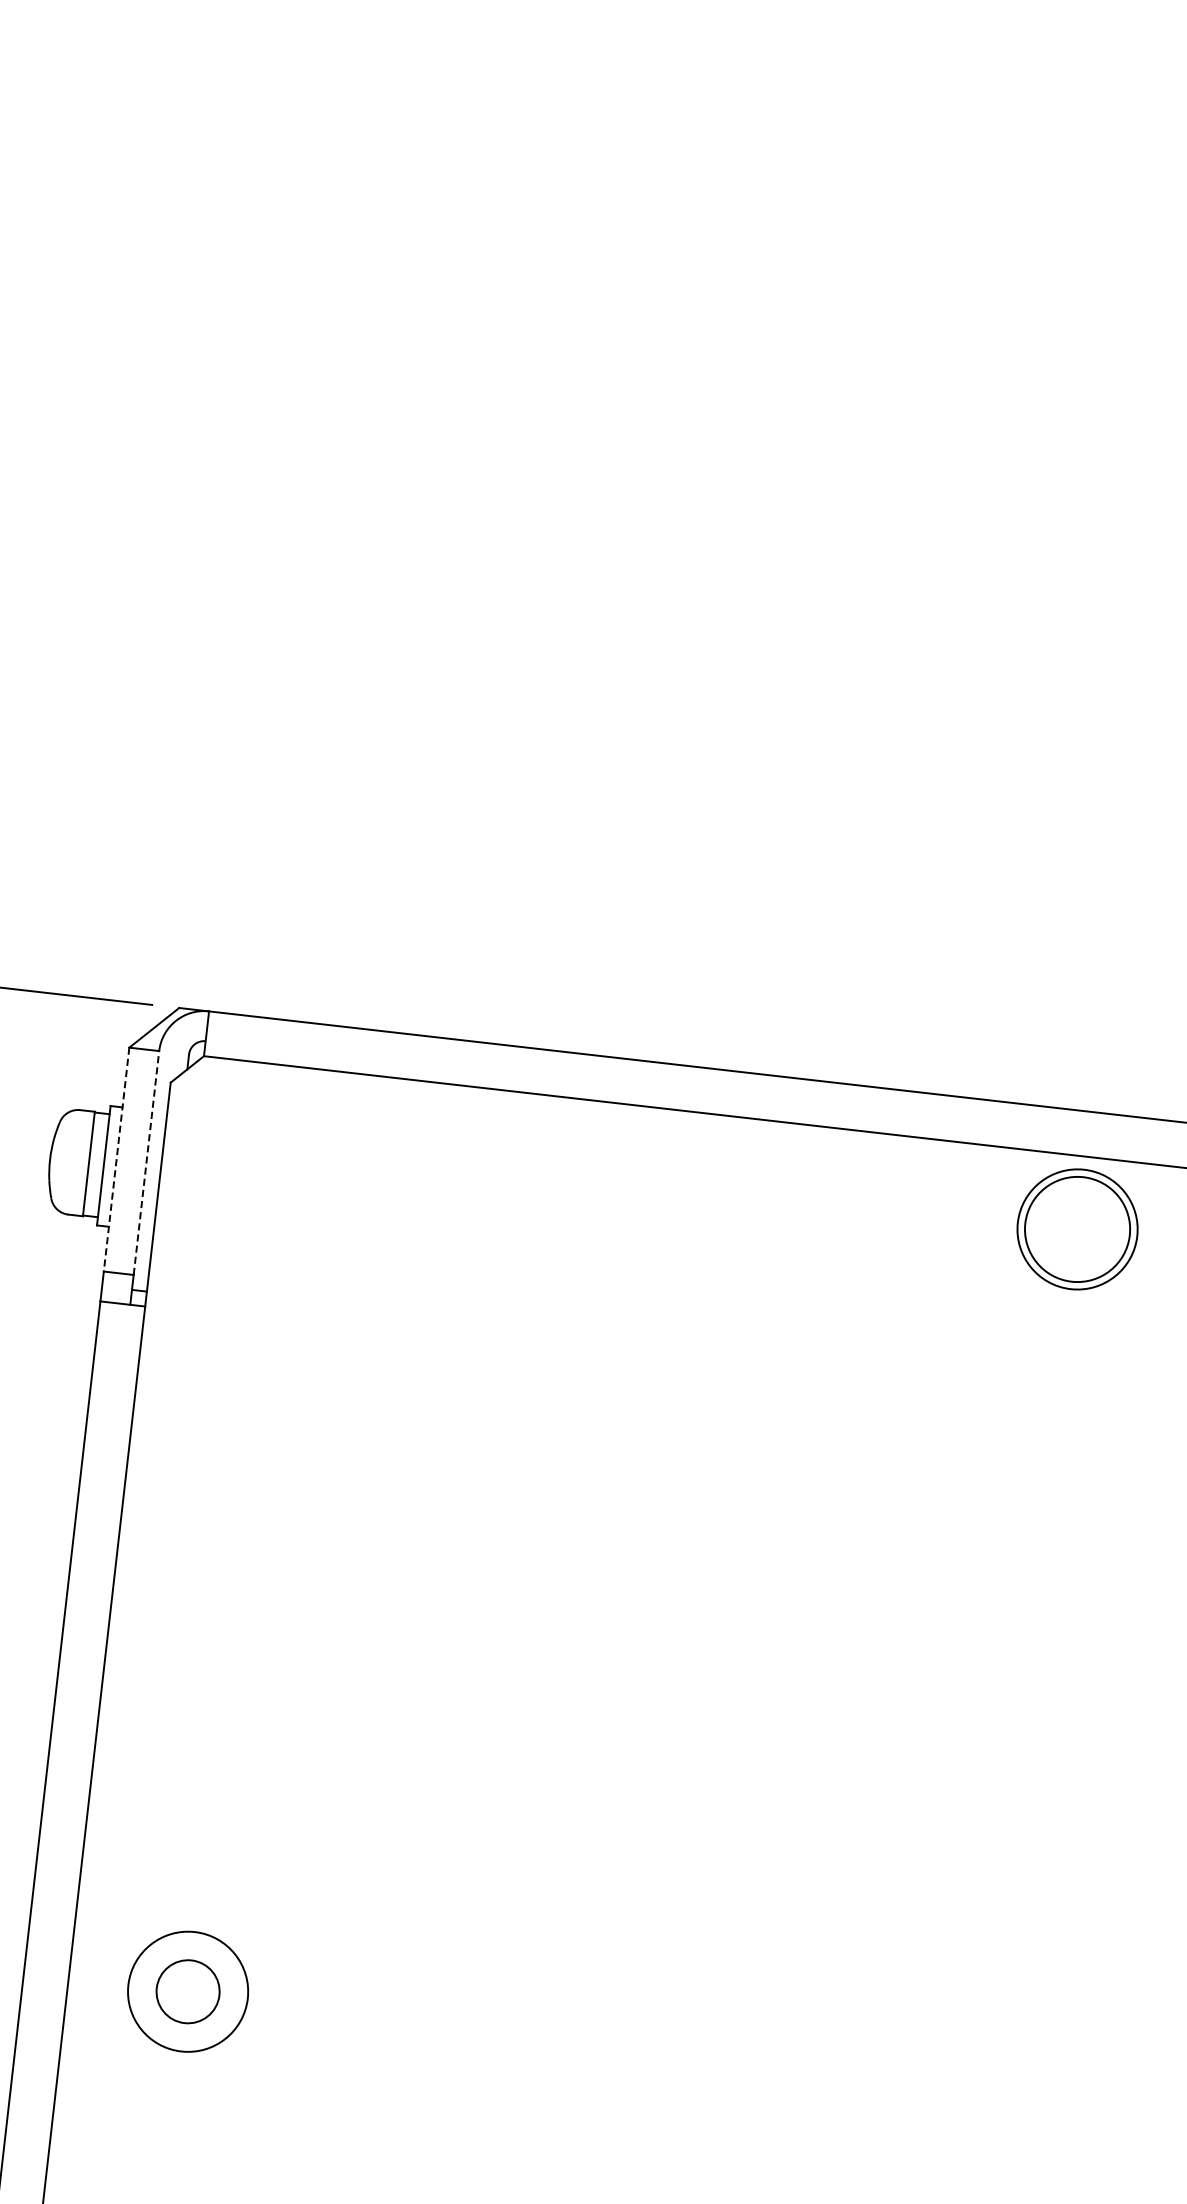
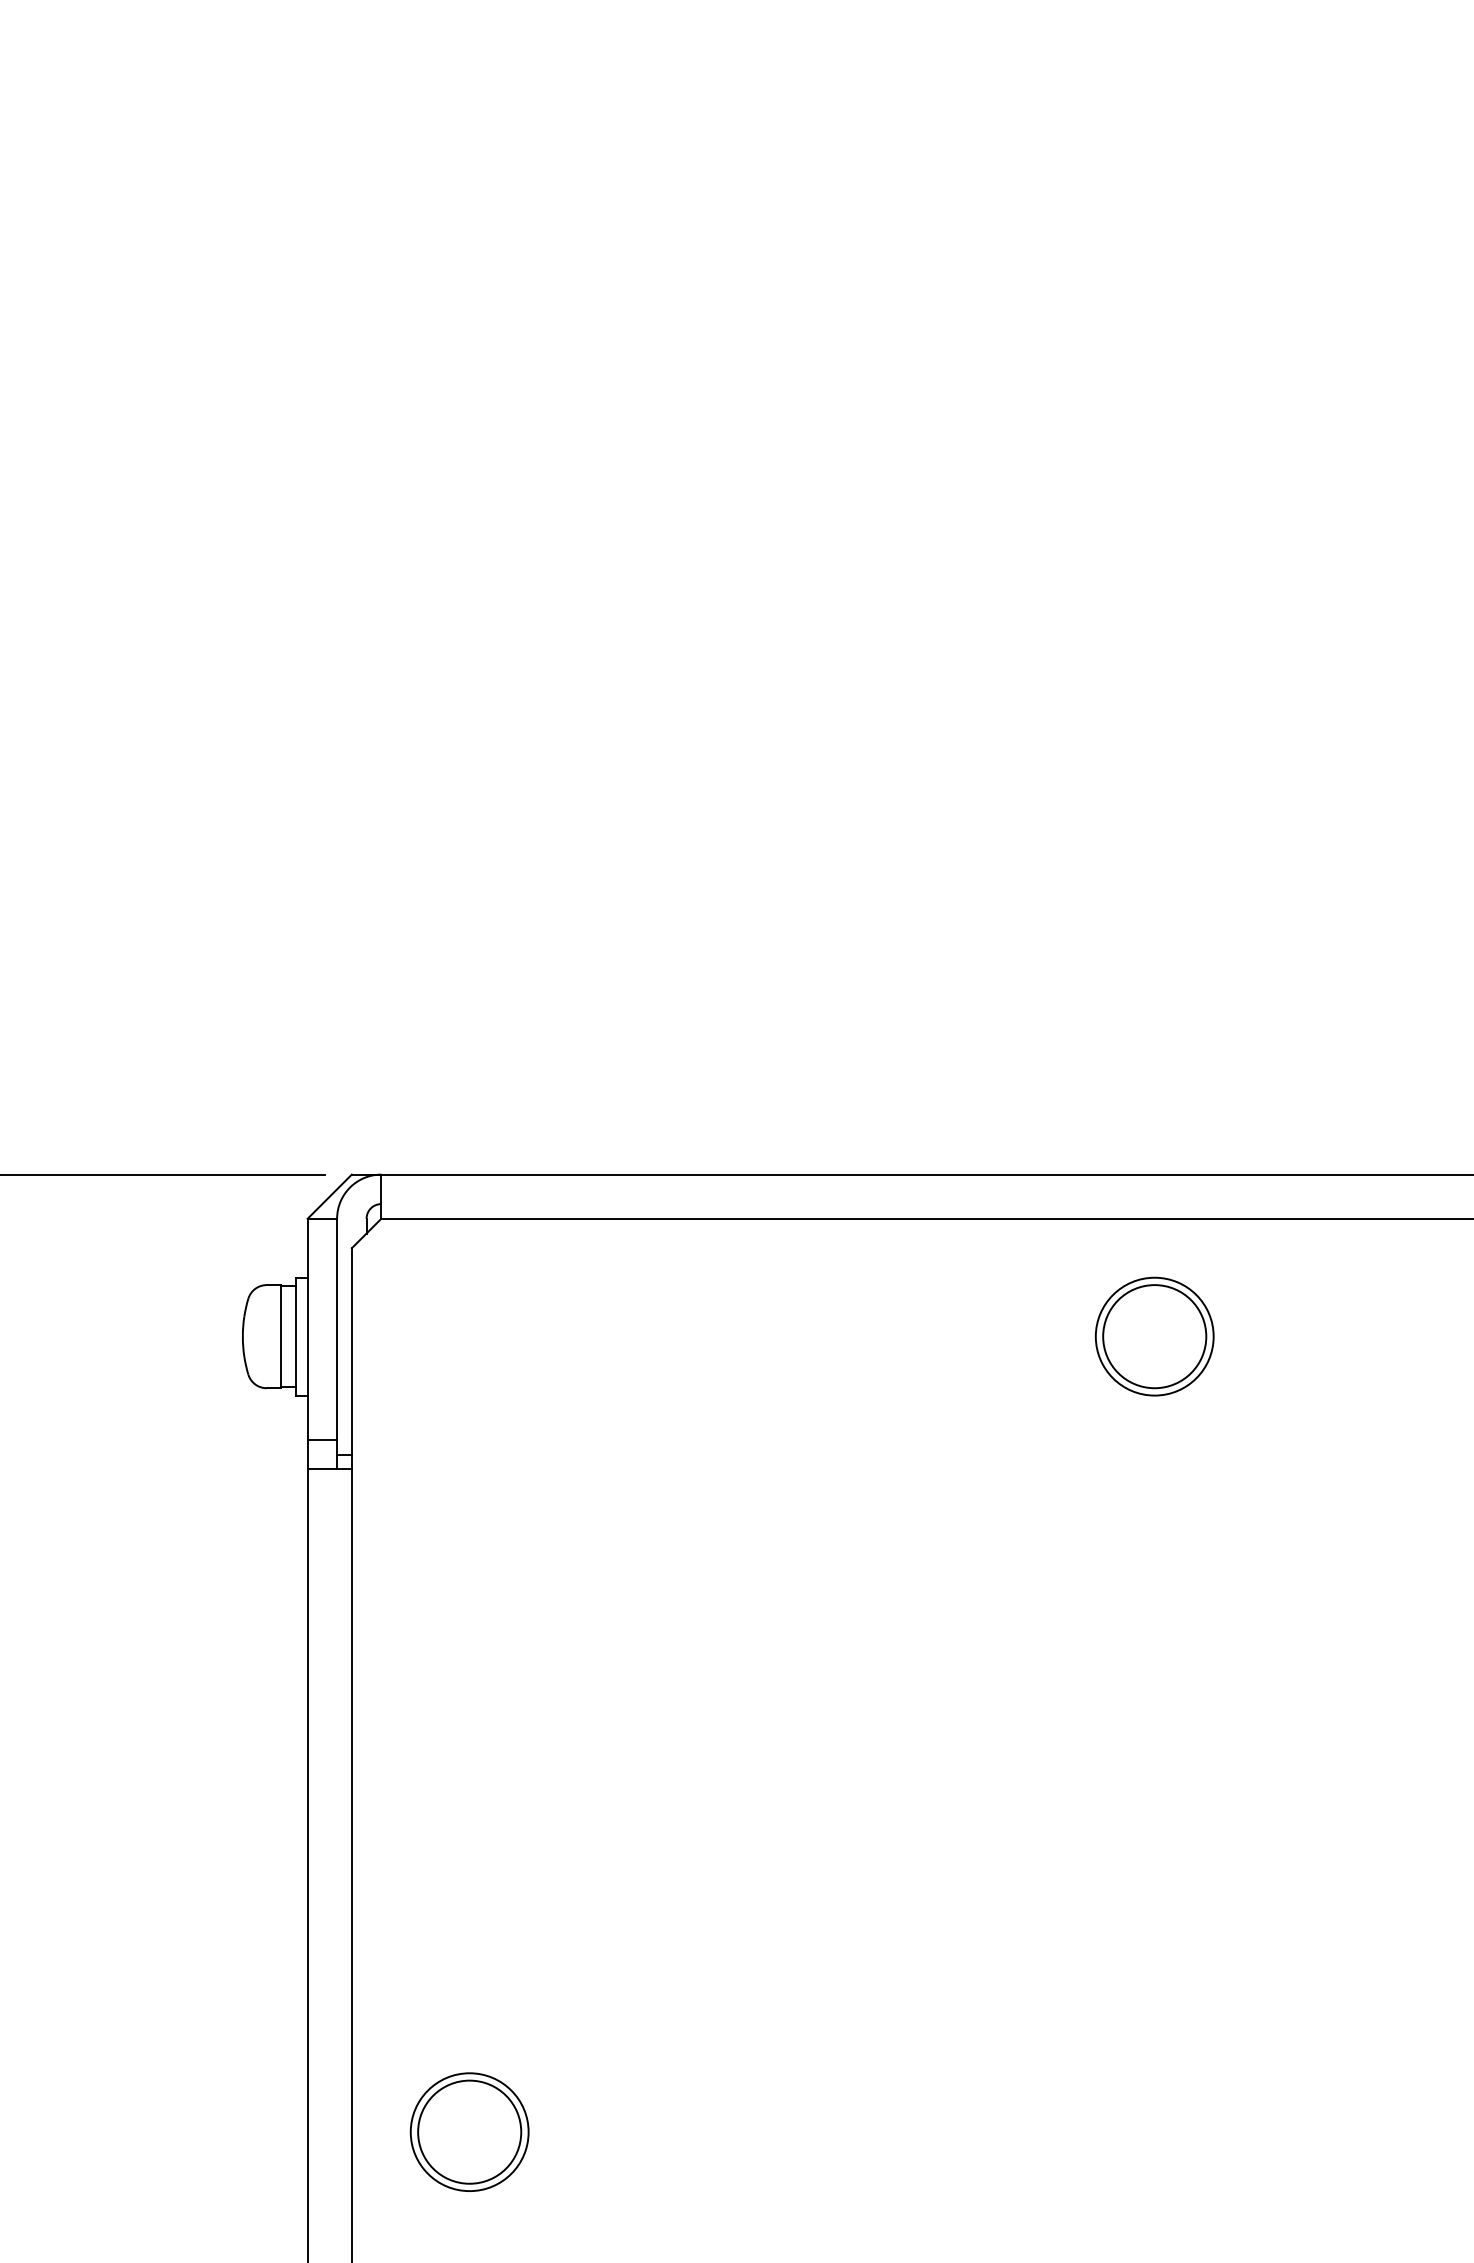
line: (116, 1159) -> (307, 1329), dashed -> solid
line: (146, 1162) -> (337, 1328), dashed -> solid
part: (1077, 1229) -> (1154, 1336), moved
circle: (187, 1991) -> (469, 2131), size x1.67

